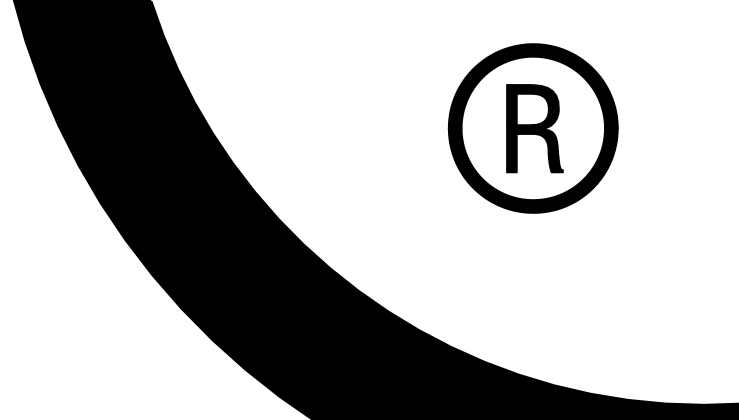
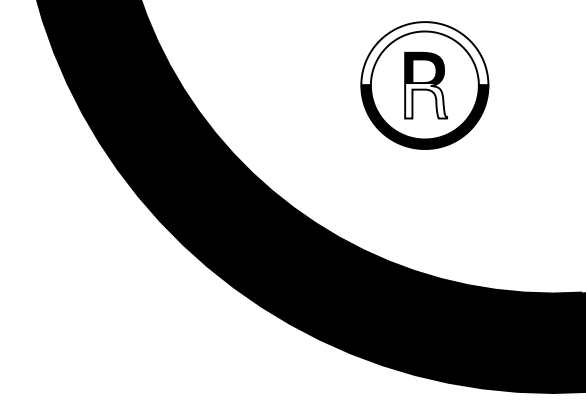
fill: (532, 85) -> (424, 53), removed
fill: (535, 148) -> (426, 100), removed

